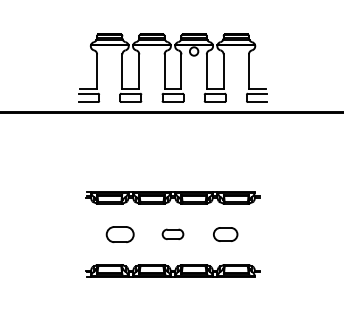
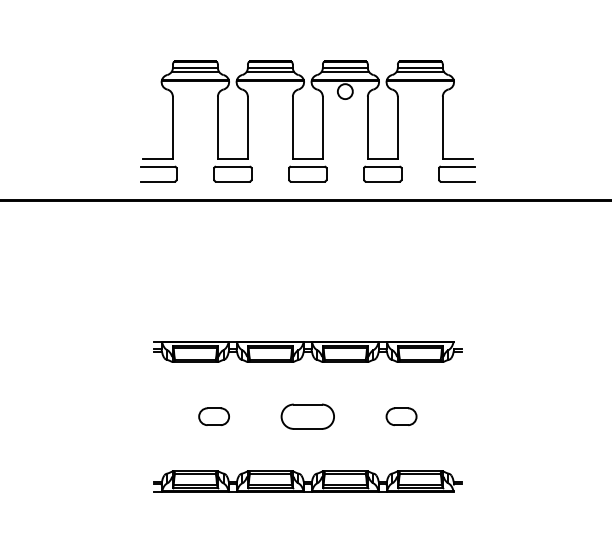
part: (120, 233) -> (214, 415), size x0.62
part: (225, 233) -> (401, 415), size x0.71
part: (172, 234) -> (306, 416), size x1.43

